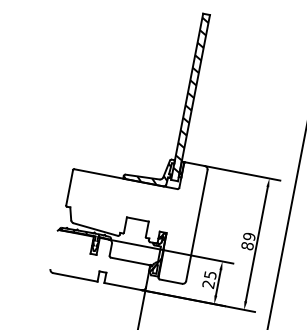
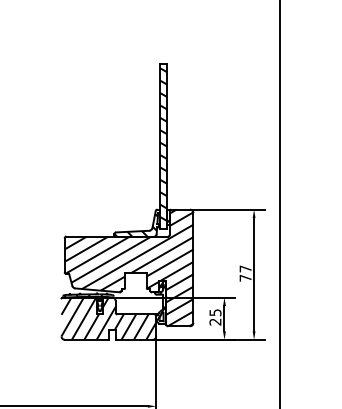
hatch: (131, 212) -> (128, 267), added
text: (248, 241) -> (245, 273), 89 -> 77
hatch: (101, 260) -> (108, 318), added

